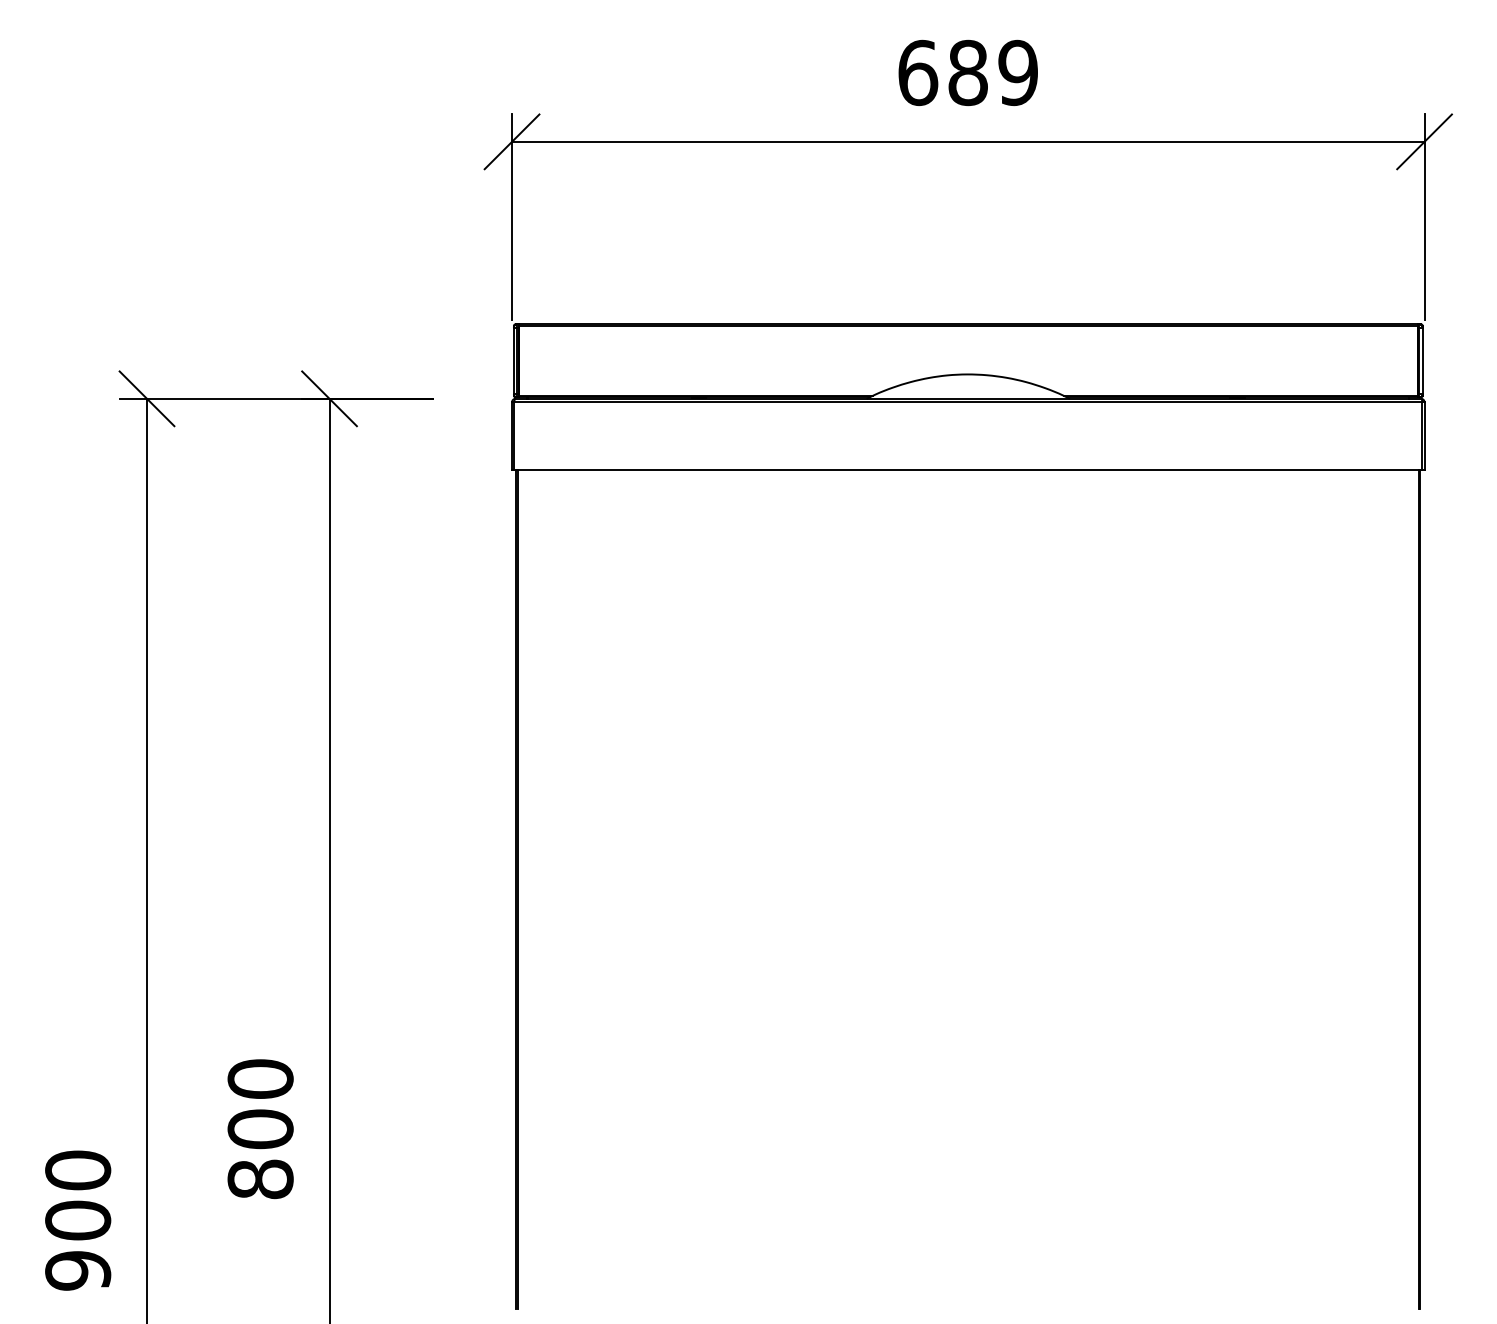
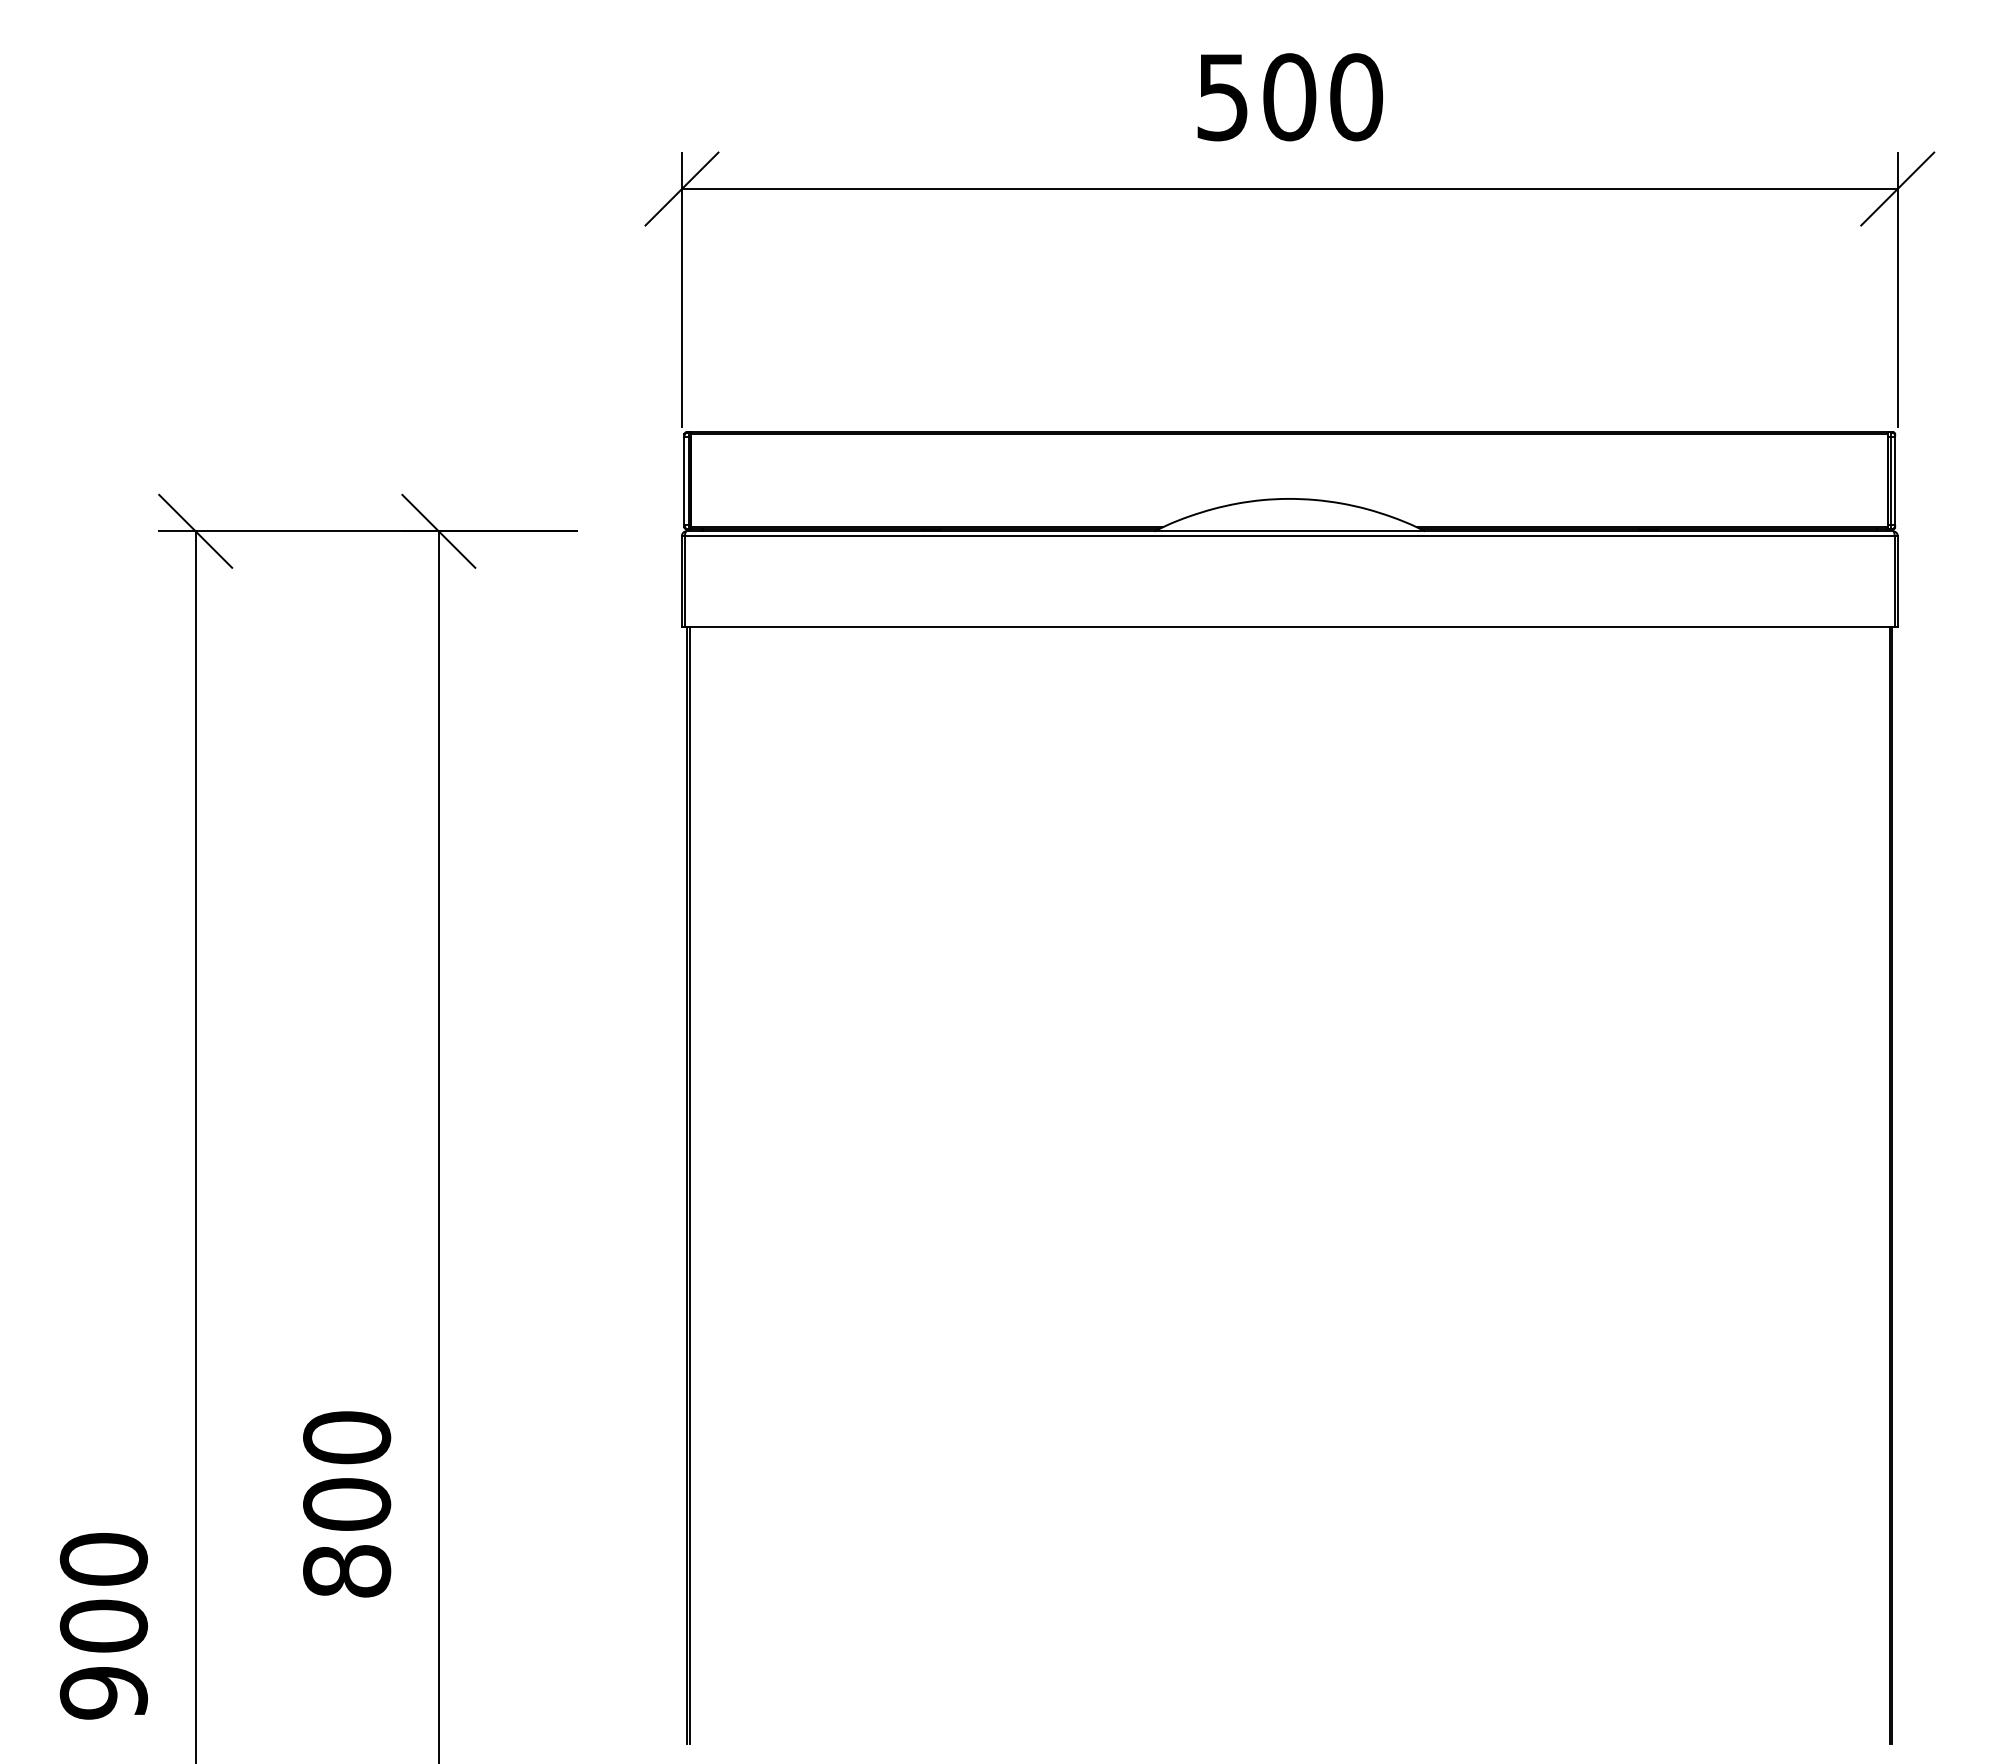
text: (968, 73) -> (1290, 97), 689 -> 500

